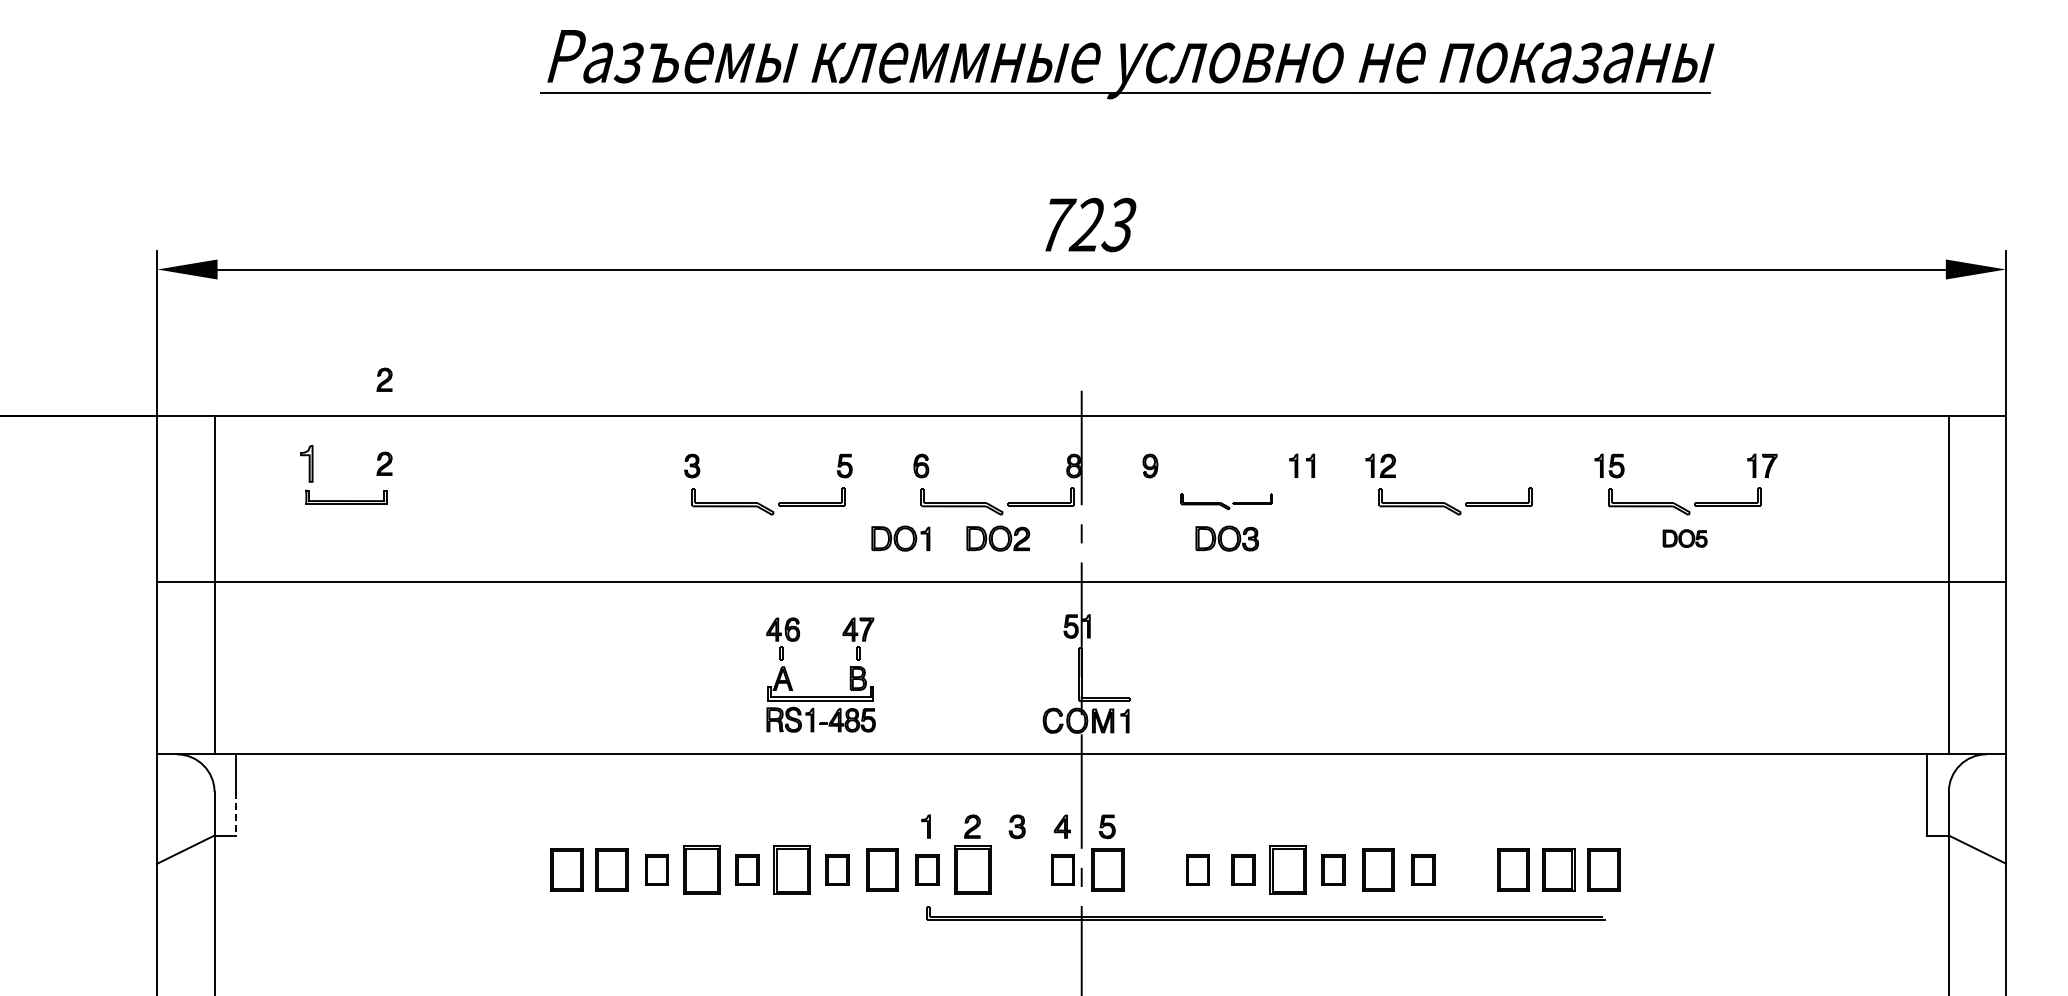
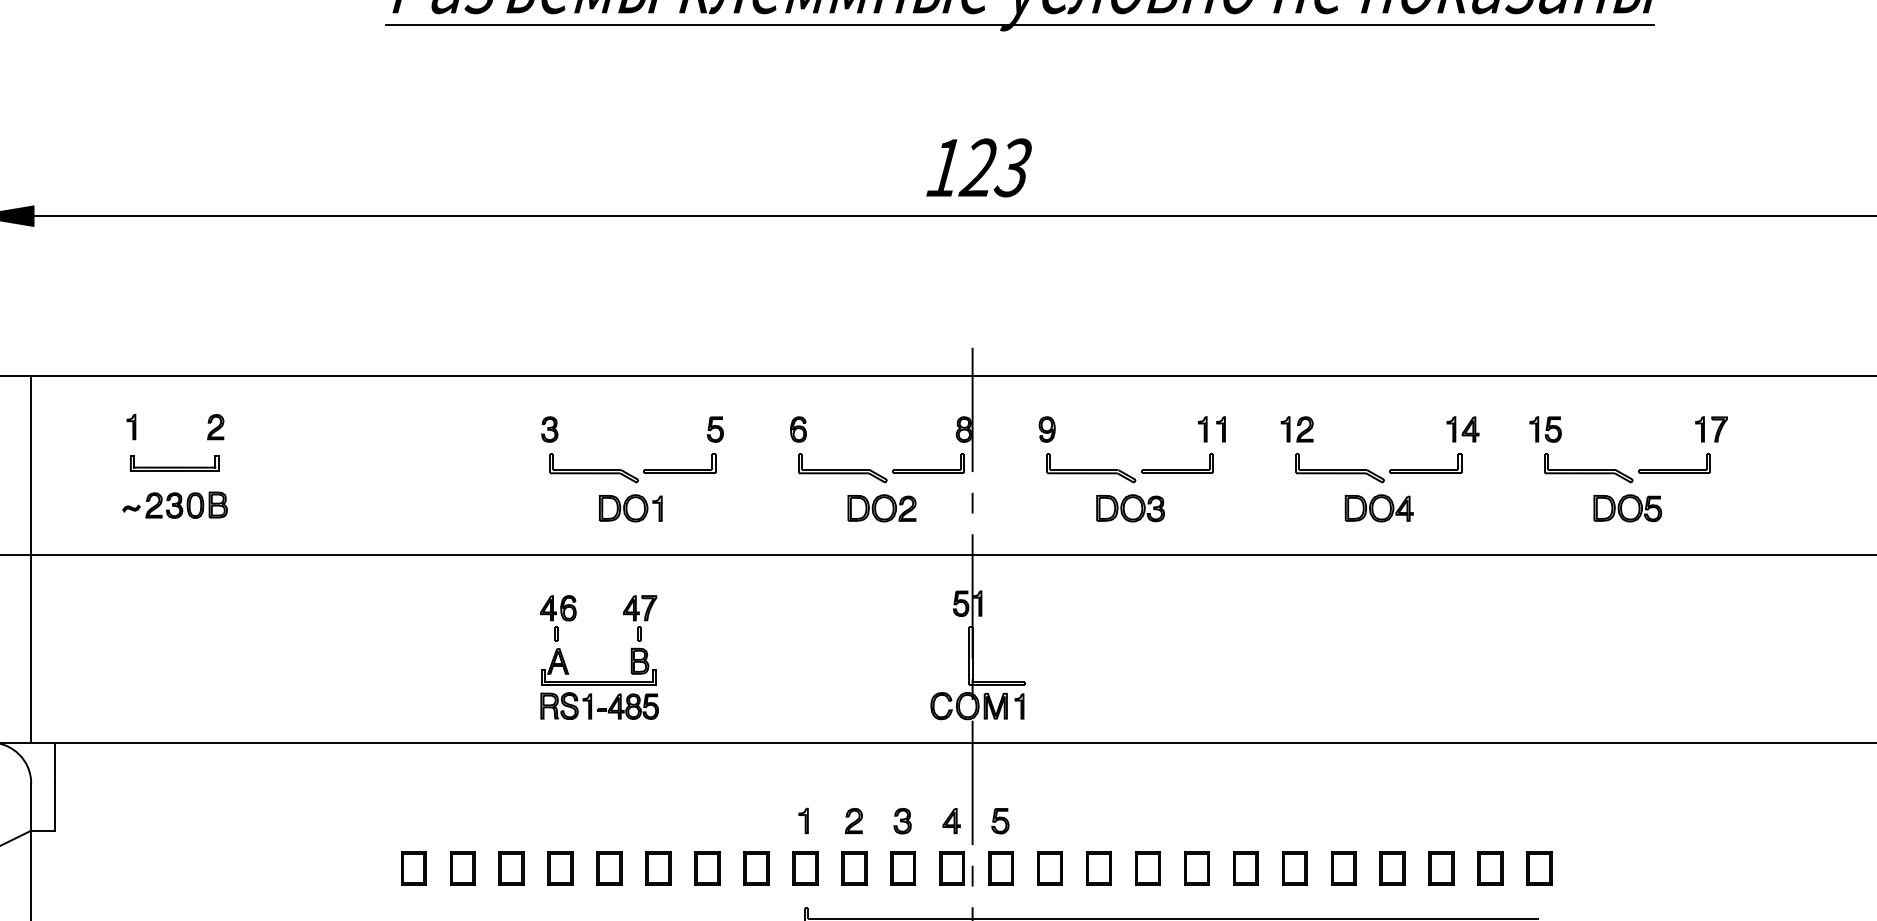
text: (1057, 224) -> (946, 167), 723 -> 123
part: (384, 379) -> (215, 335), removed
part: (306, 463) -> (131, 426), size x0.62
part: (1533, 465) -> (1463, 428), added
part: (1226, 501) -> (1129, 468), size x1.67
part: (346, 535) -> (174, 504), added
part: (900, 538) -> (630, 508), moved
part: (1456, 538) -> (1379, 508), added
part: (1684, 538) -> (1626, 508), size x1.43
part: (820, 696) -> (598, 680), moved
line: (236, 813) -> (55, 806), dashed -> solid
part: (566, 869) -> (413, 867), size x0.71
part: (611, 869) -> (462, 867), size x0.71
part: (702, 869) -> (560, 867), size x0.62
part: (792, 869) -> (658, 867), size x0.62
part: (882, 869) -> (756, 867), size x0.71
part: (972, 869) -> (854, 867), size x0.62
part: (1017, 869) -> (902, 867), added
part: (1107, 869) -> (1000, 867), size x0.71
part: (1152, 869) -> (1049, 867), added
part: (1288, 869) -> (1197, 867), size x0.62
part: (1378, 869) -> (1294, 867), size x0.71
part: (1468, 869) -> (1392, 867), added
part: (1513, 869) -> (1441, 867), size x0.71
part: (1558, 869) -> (1490, 867), size x0.71
part: (1603, 869) -> (1539, 867), size x0.71

